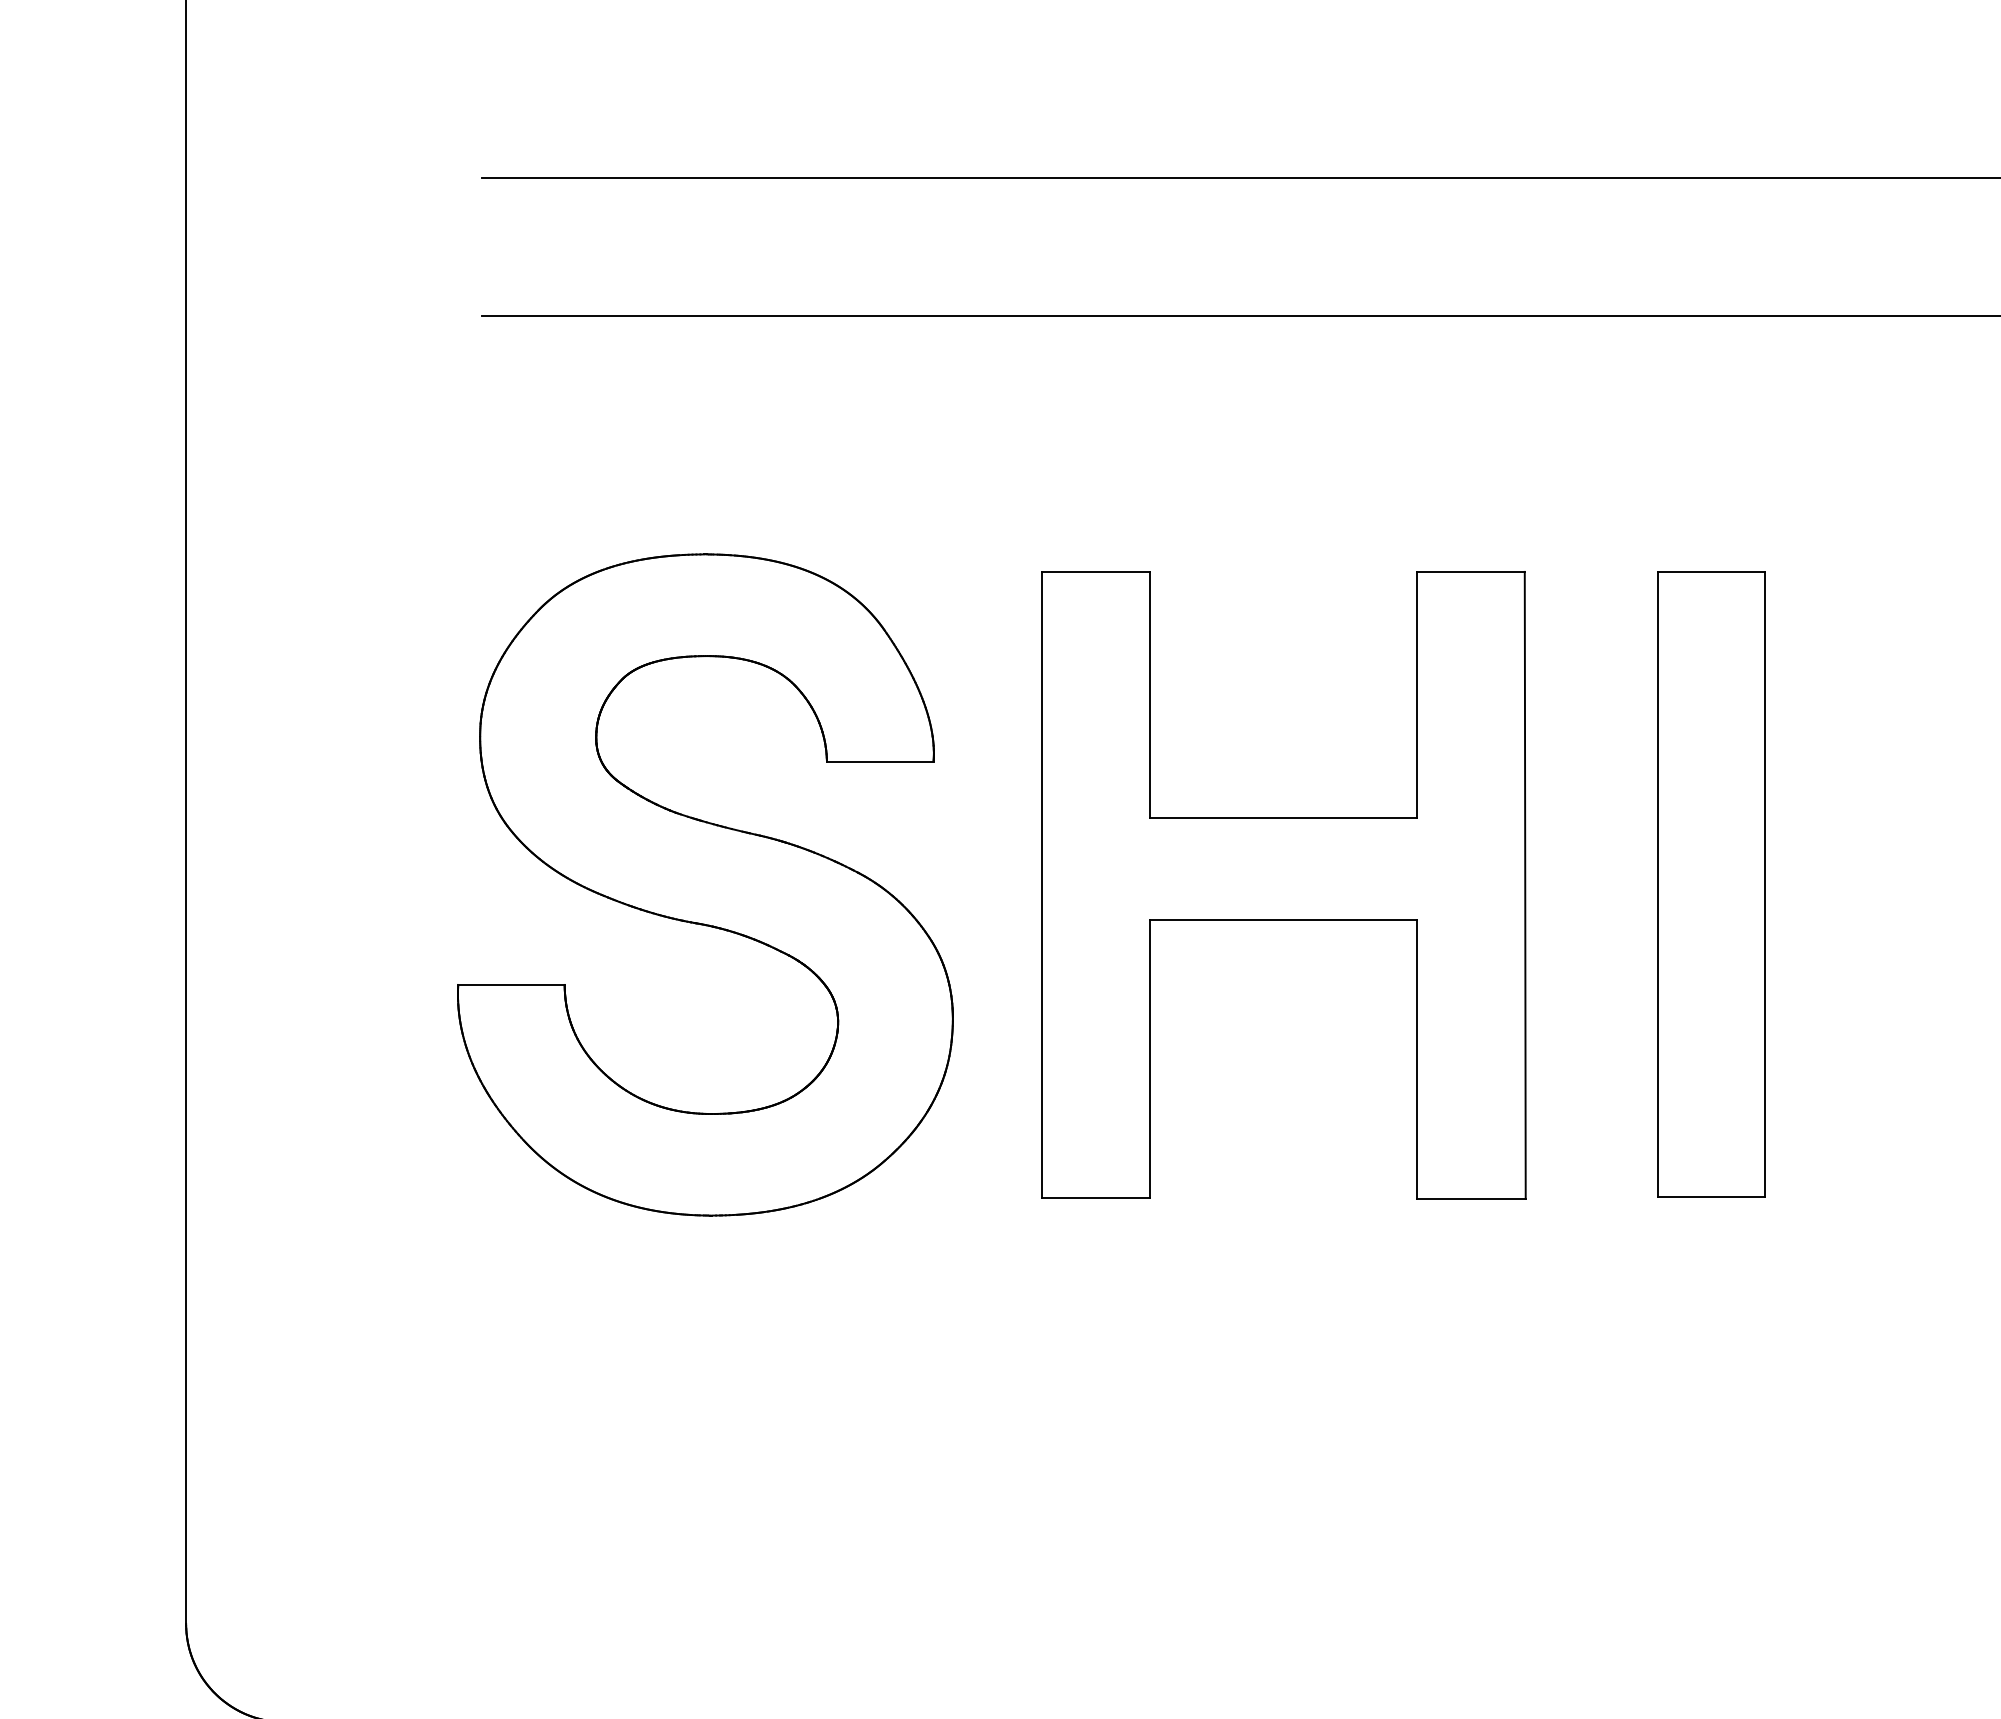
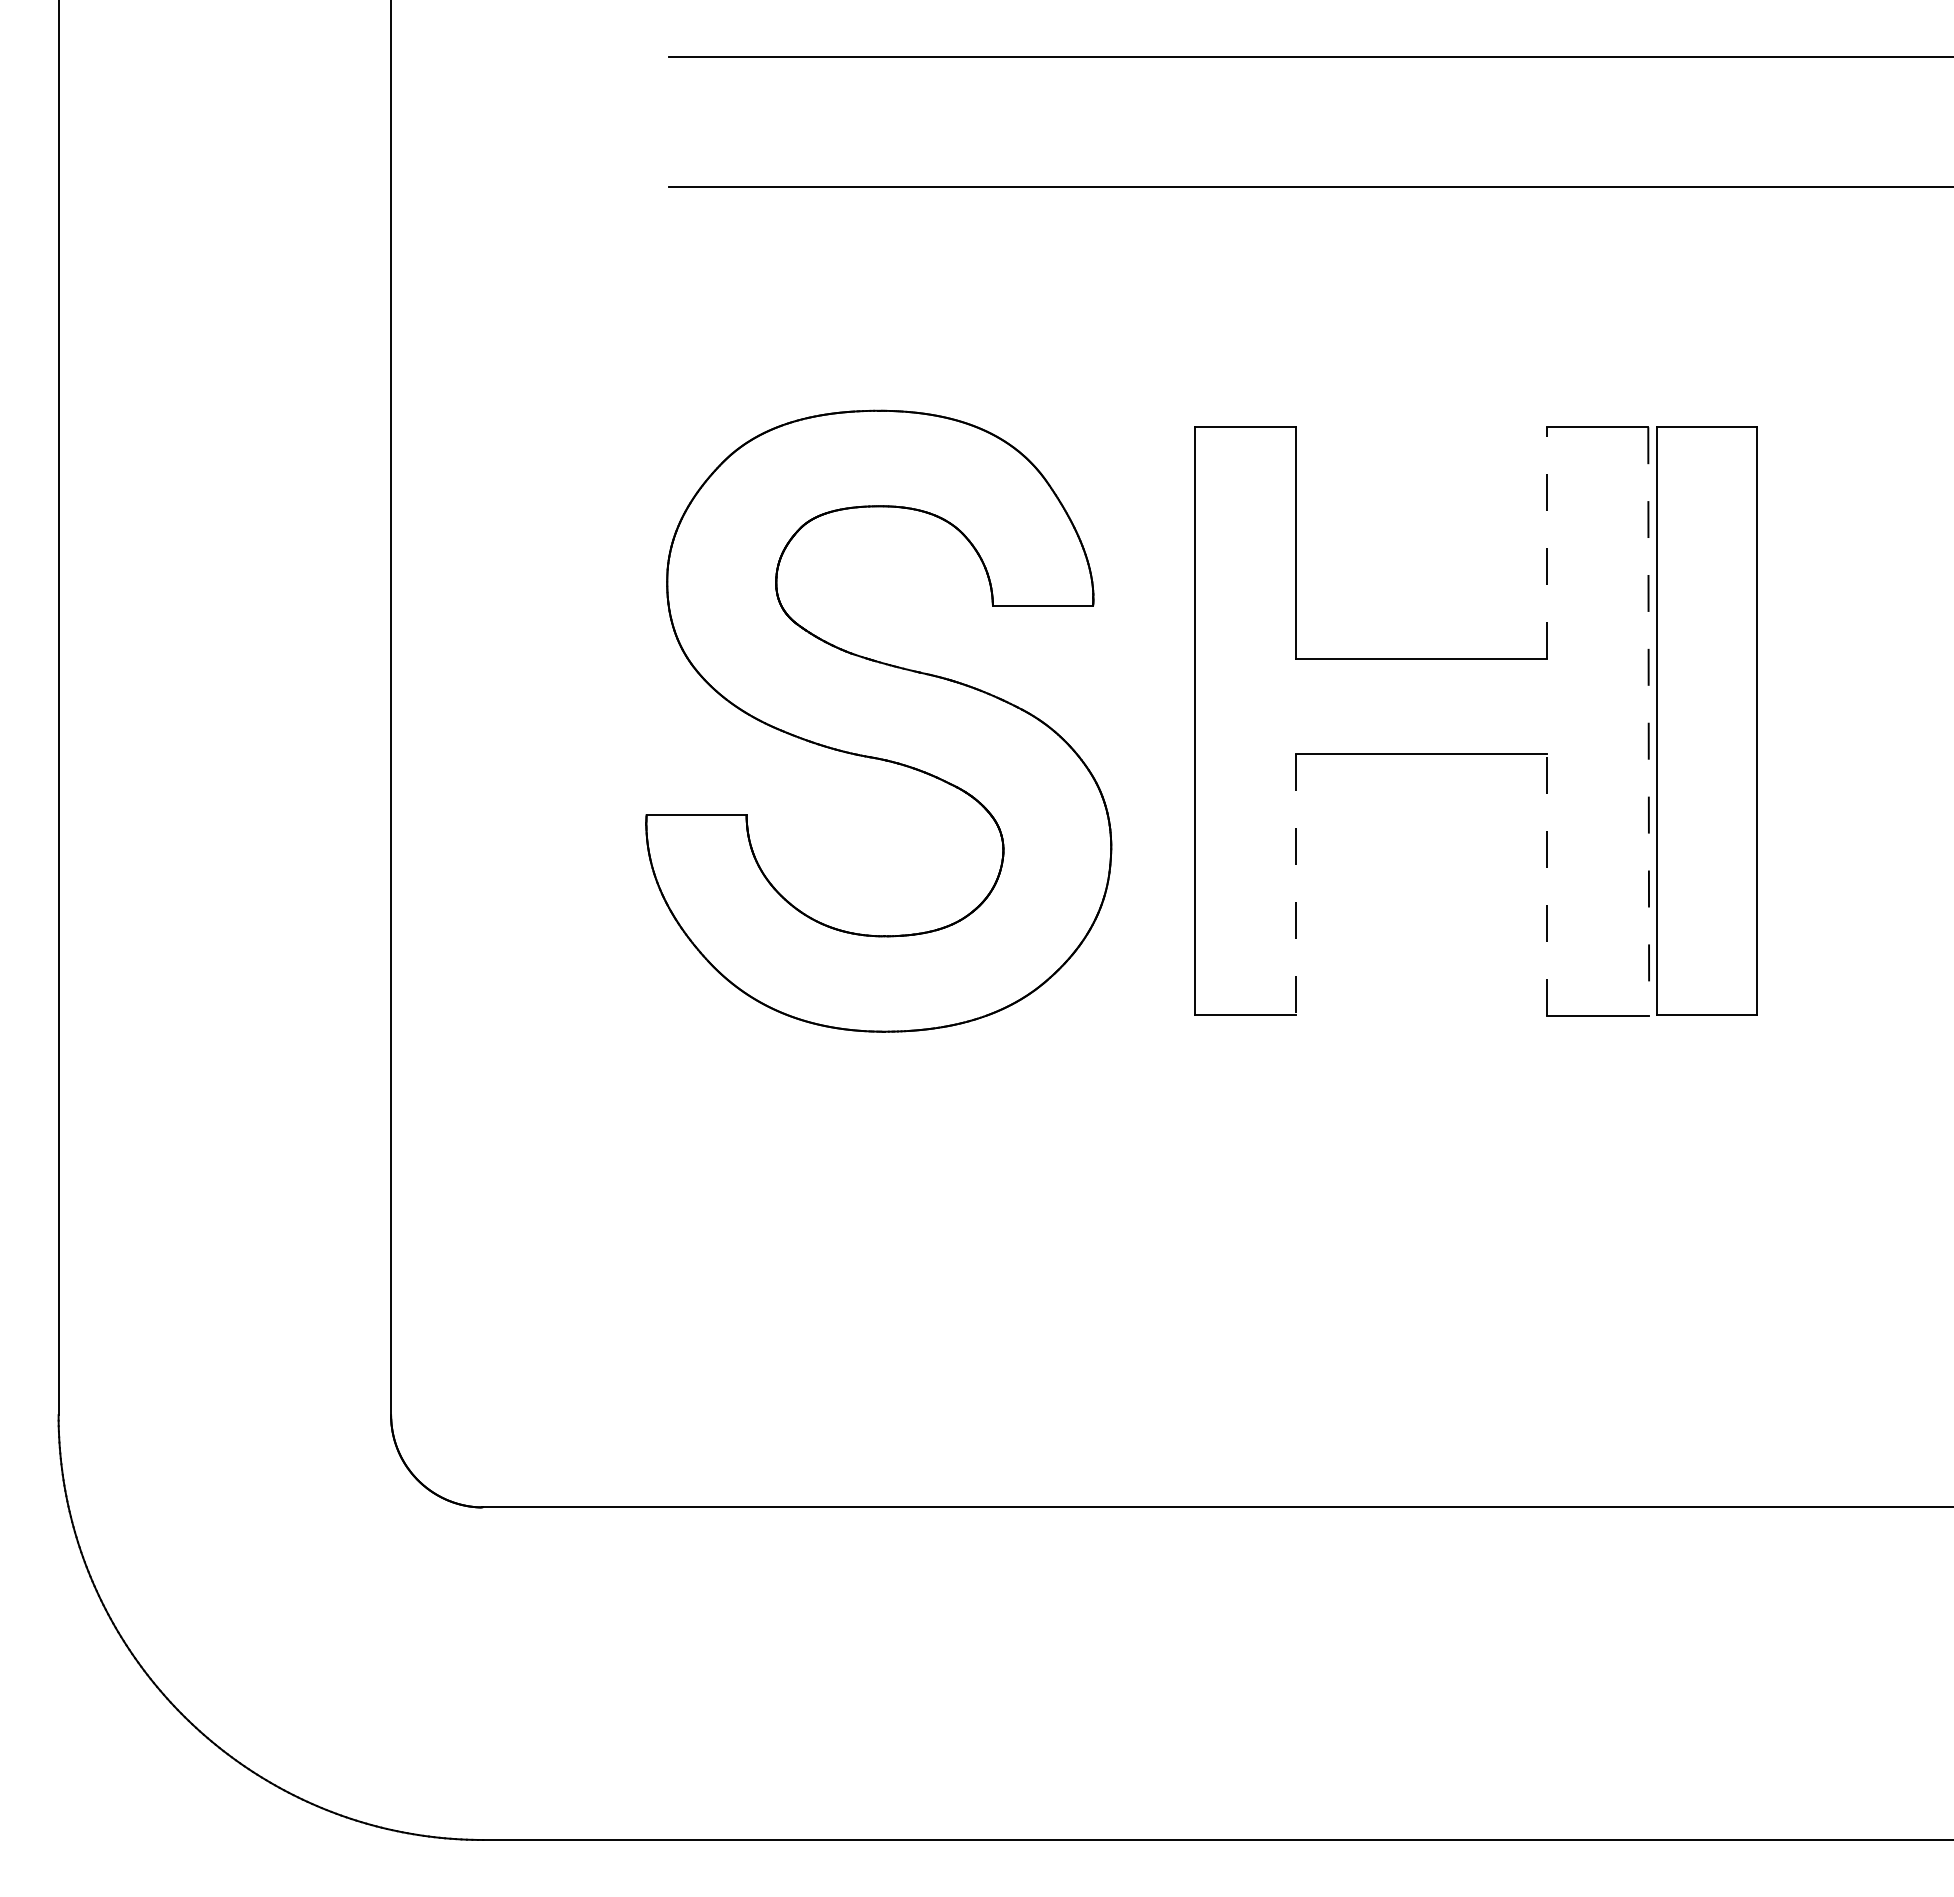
line: (1416, 694) -> (1546, 542), solid -> dashed
part: (1710, 884) -> (1706, 720), moved
line: (1525, 886) -> (1648, 722), solid -> dashed
line: (1150, 1058) -> (1296, 884), solid -> dashed
line: (1416, 1059) -> (1546, 885), solid -> dashed

